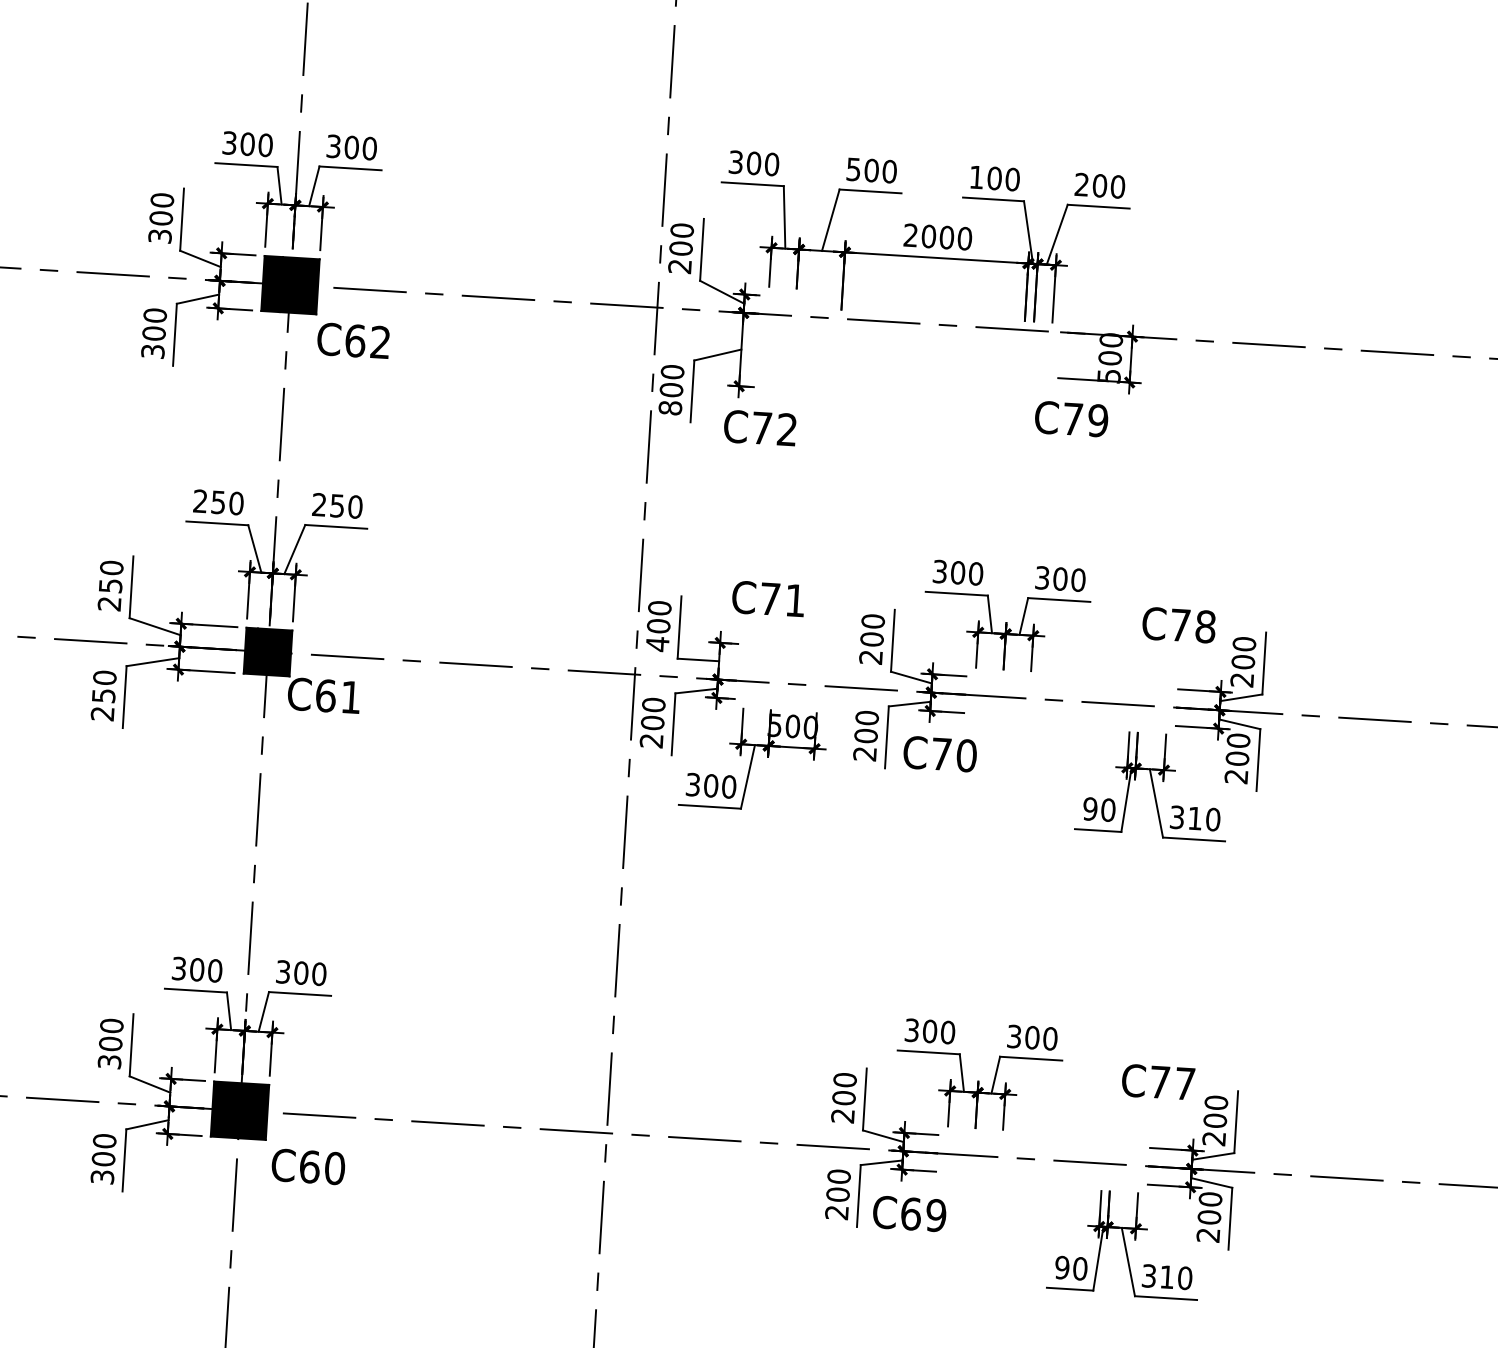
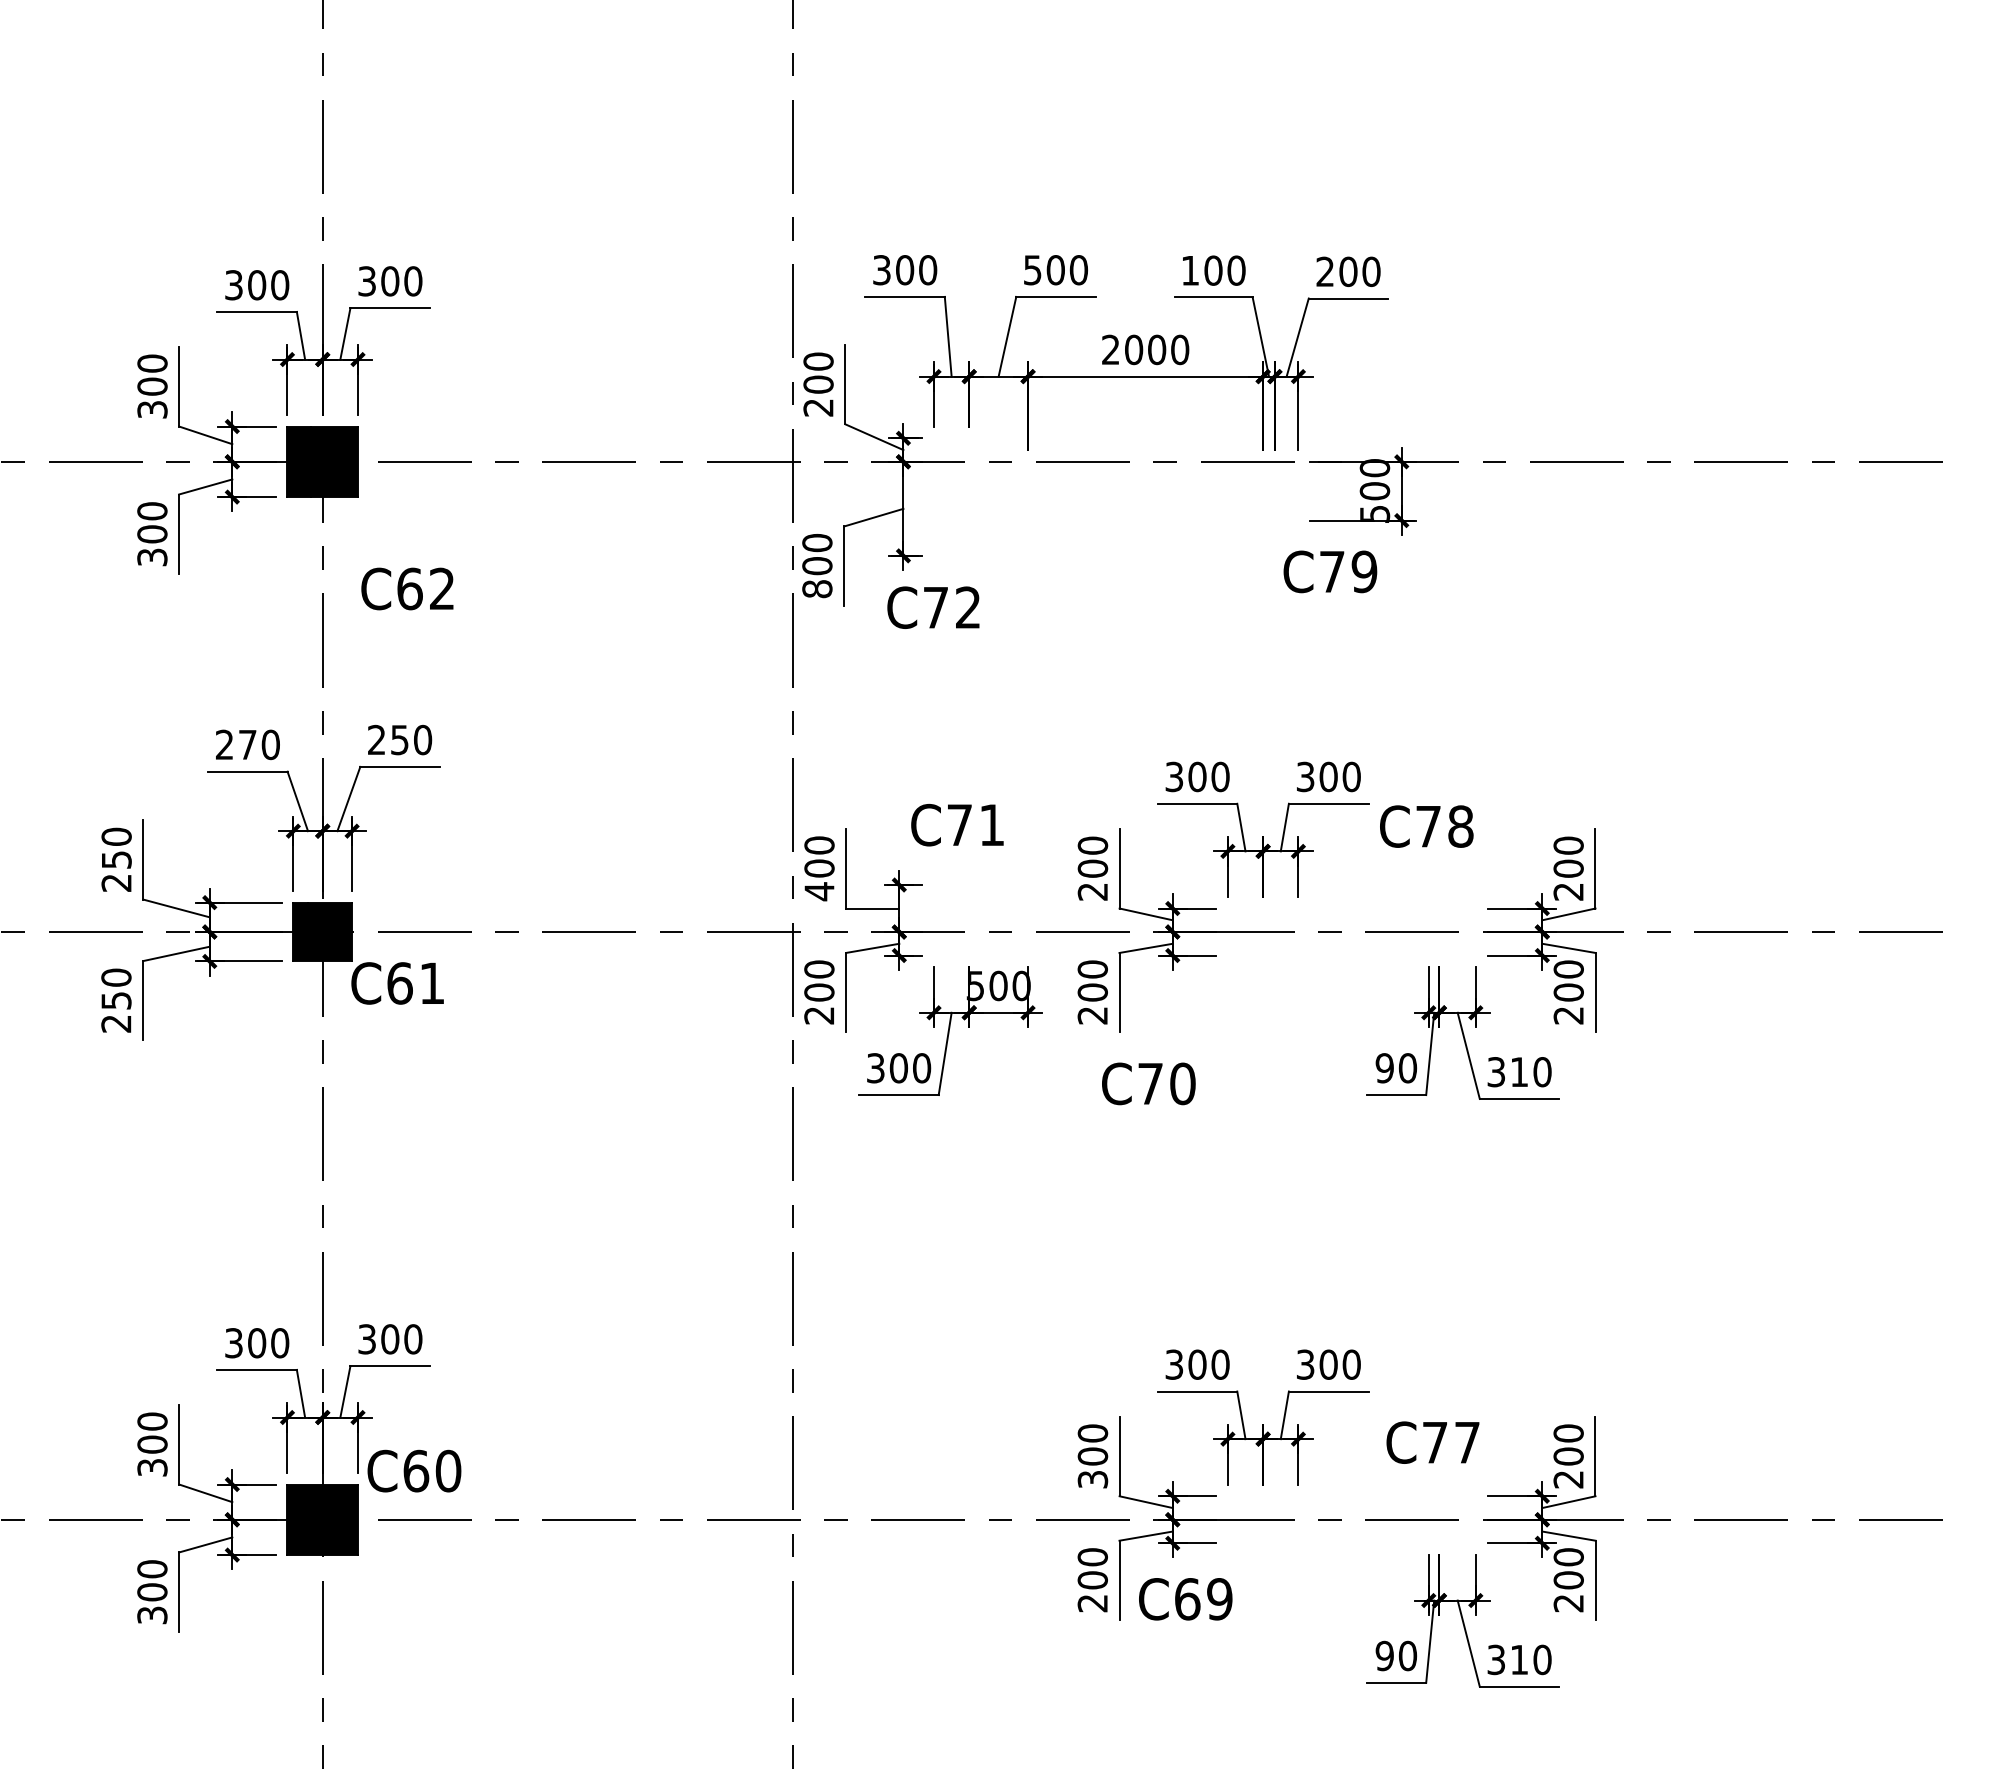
text: (353, 340) -> (407, 588), moved
text: (218, 502) -> (247, 745), 250 -> 270
text: (1178, 625) -> (1426, 826), moved
text: (939, 753) -> (1148, 1083), moved
text: (1158, 1082) -> (1432, 1442), moved
text: (843, 1116) -> (1093, 1479), 200 -> 300
text: (308, 1166) -> (414, 1470), moved

